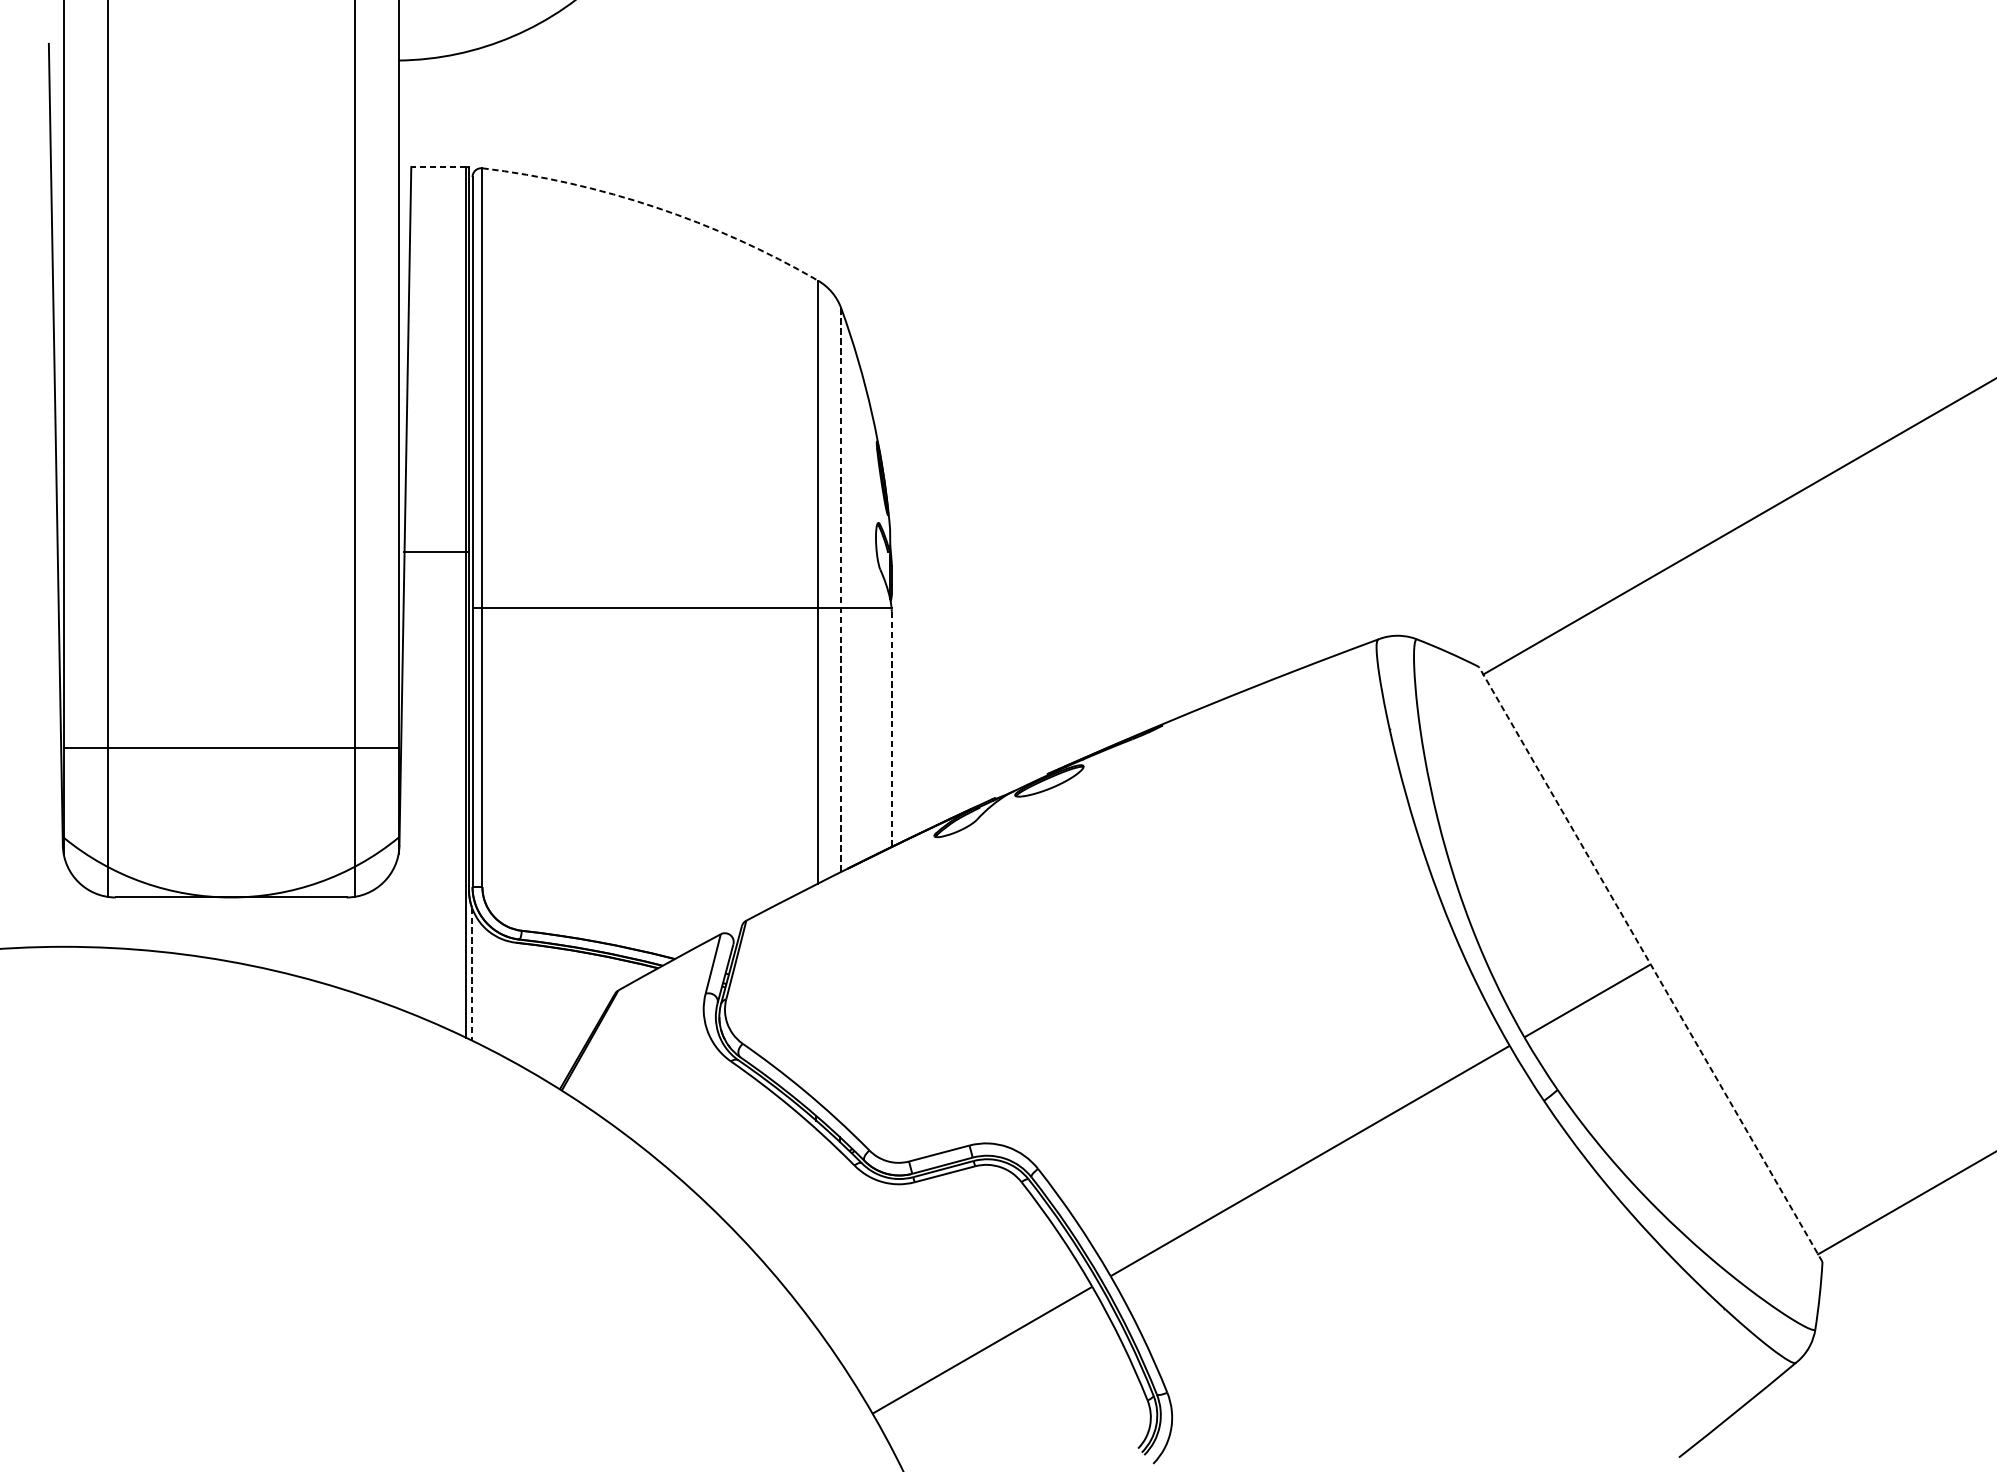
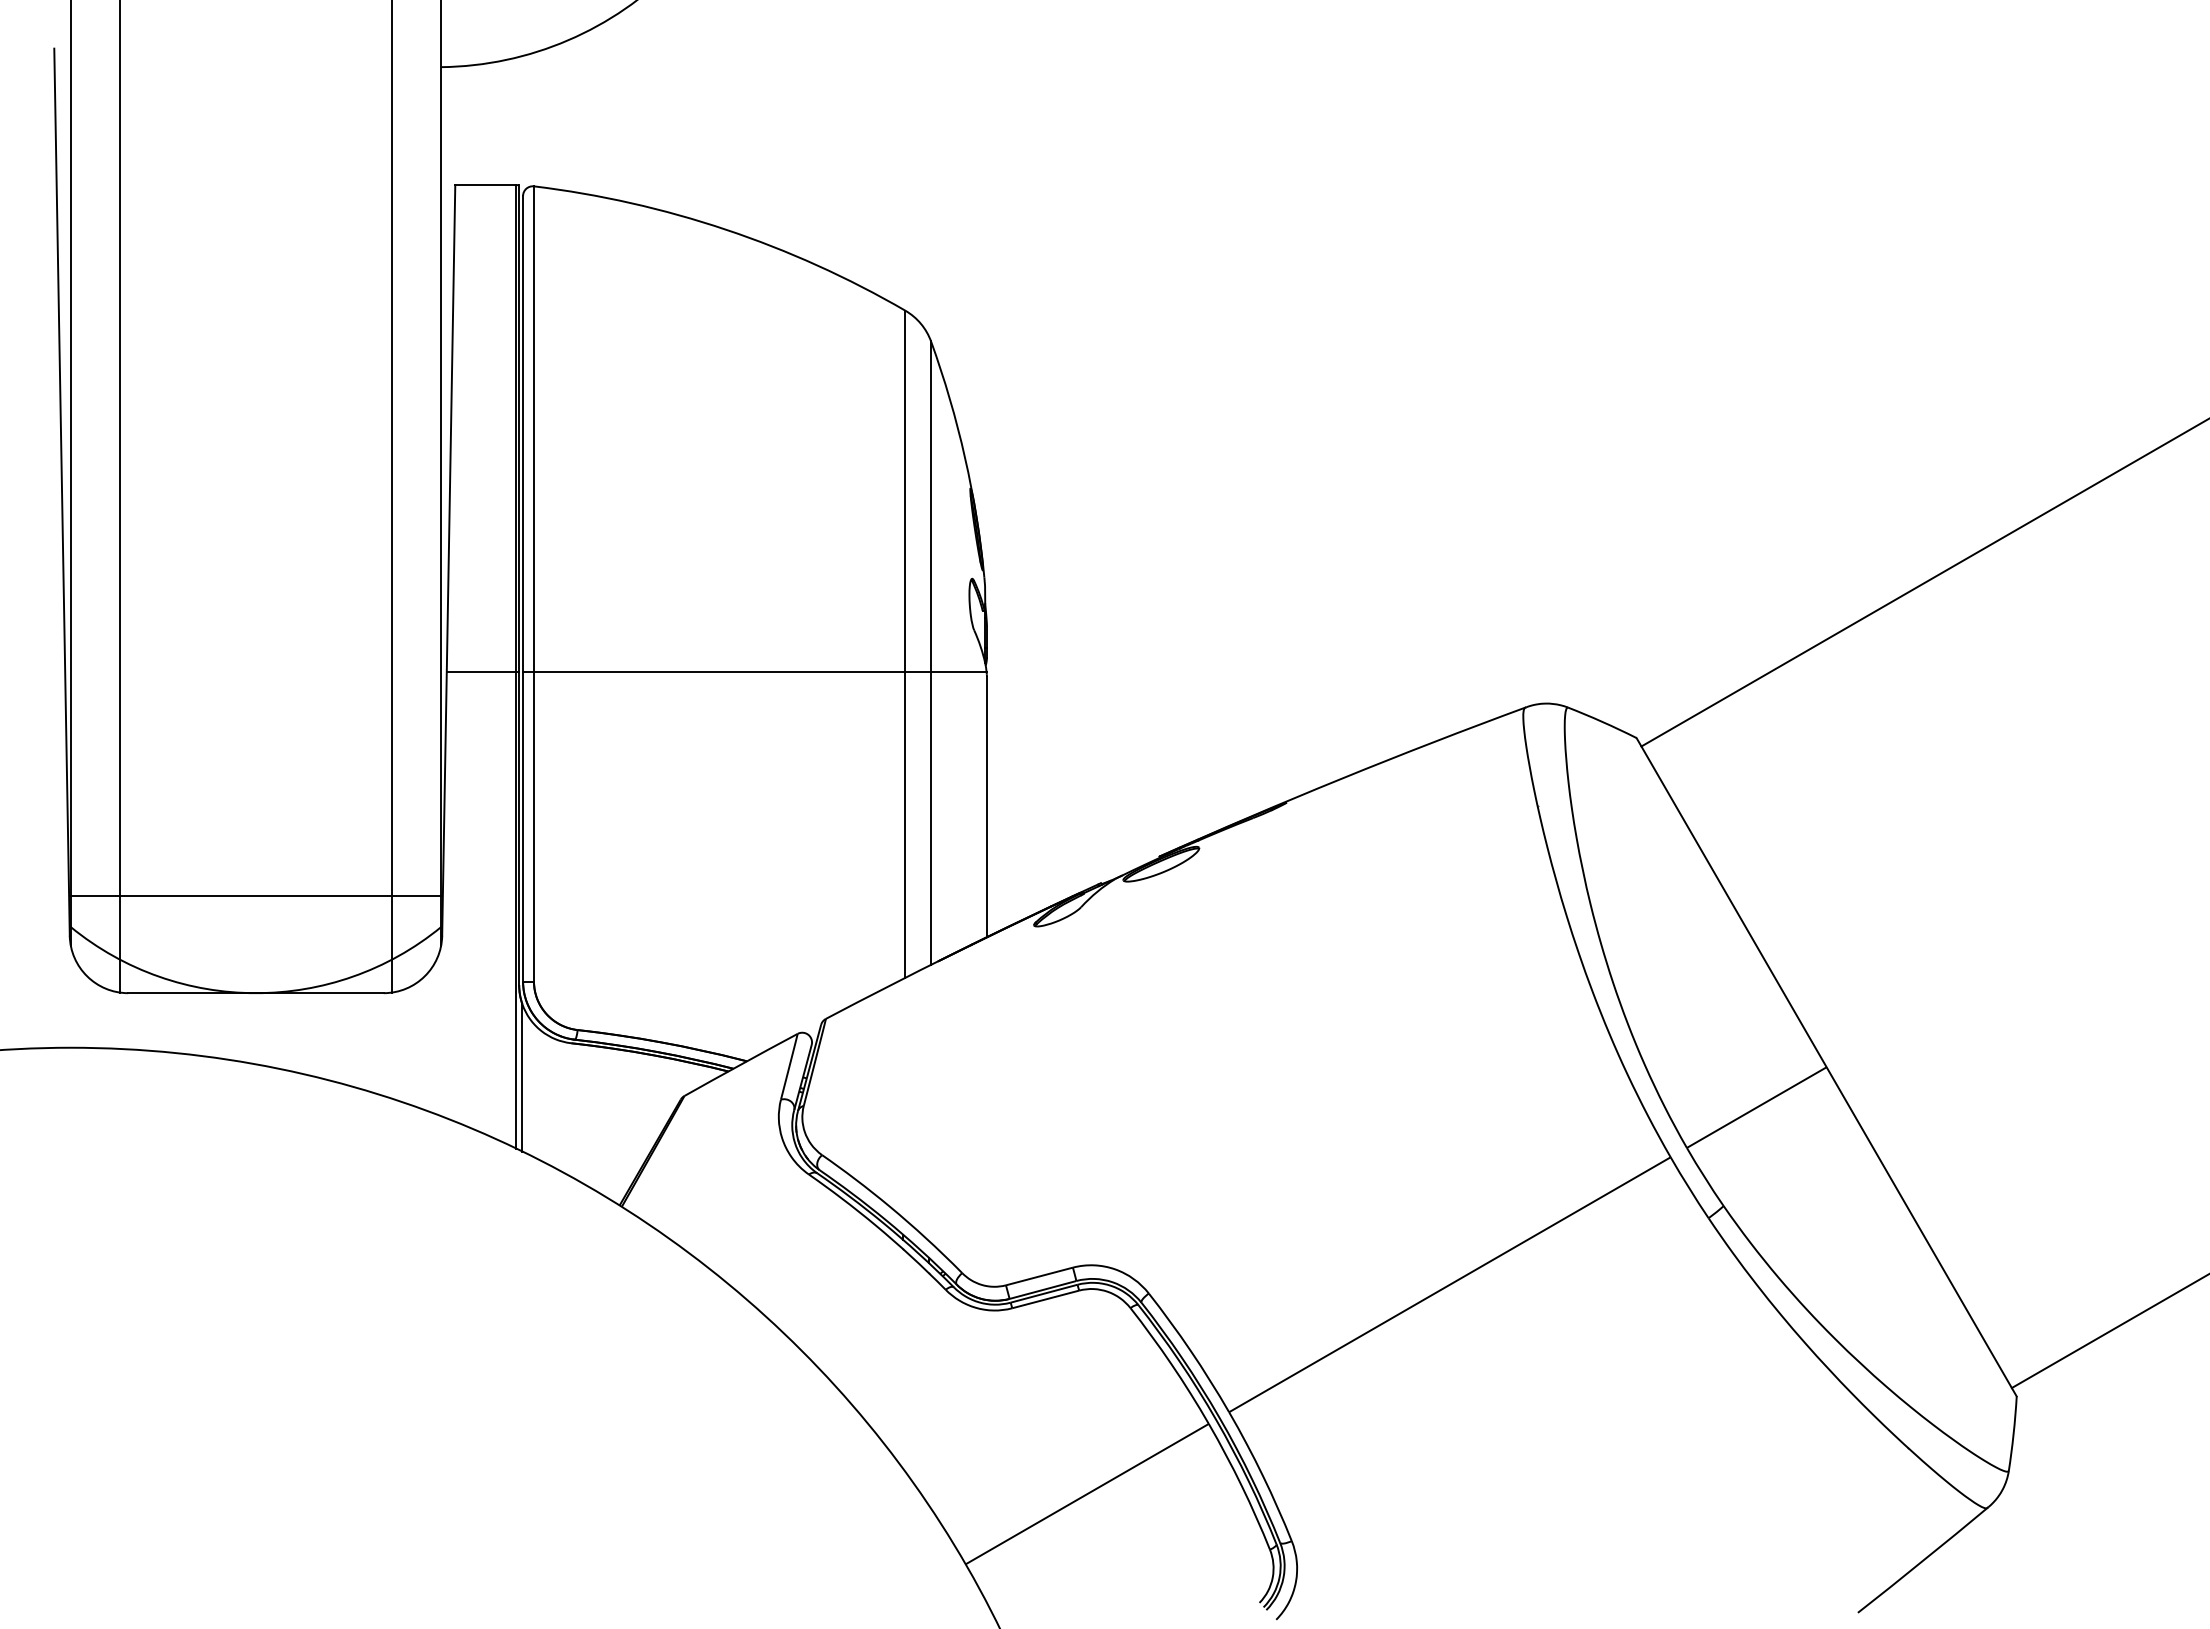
line: (438, 167) -> (485, 185), dashed -> solid
arc: (656, 207) -> (726, 229), dashed -> solid
line: (435, 551) -> (482, 672), moved
line: (841, 590) -> (931, 653), dashed -> solid
line: (892, 729) -> (987, 807), dashed -> solid
line: (230, 747) -> (255, 895), moved
line: (1650, 963) -> (1826, 1066), dashed -> solid
line: (472, 974) -> (522, 1078), dashed -> solid

